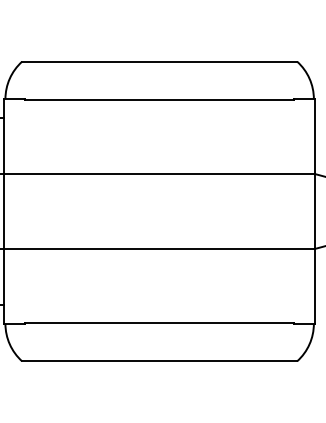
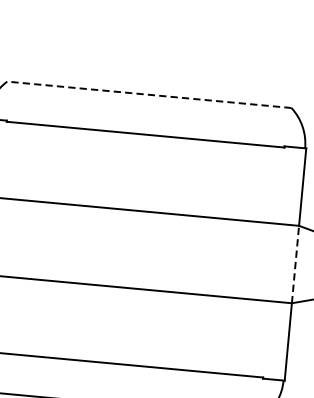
line: (159, 61) -> (149, 94), solid -> dashed
line: (314, 211) -> (294, 264), solid -> dashed

